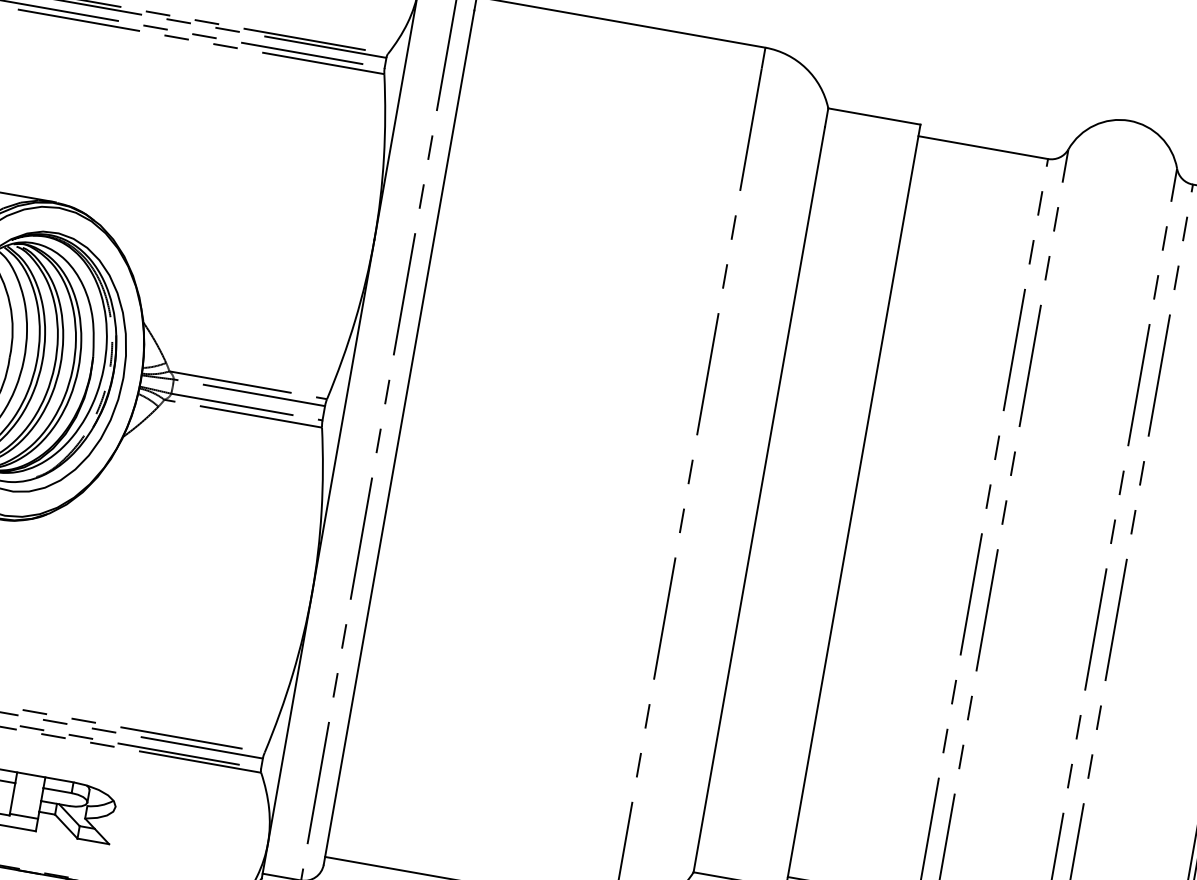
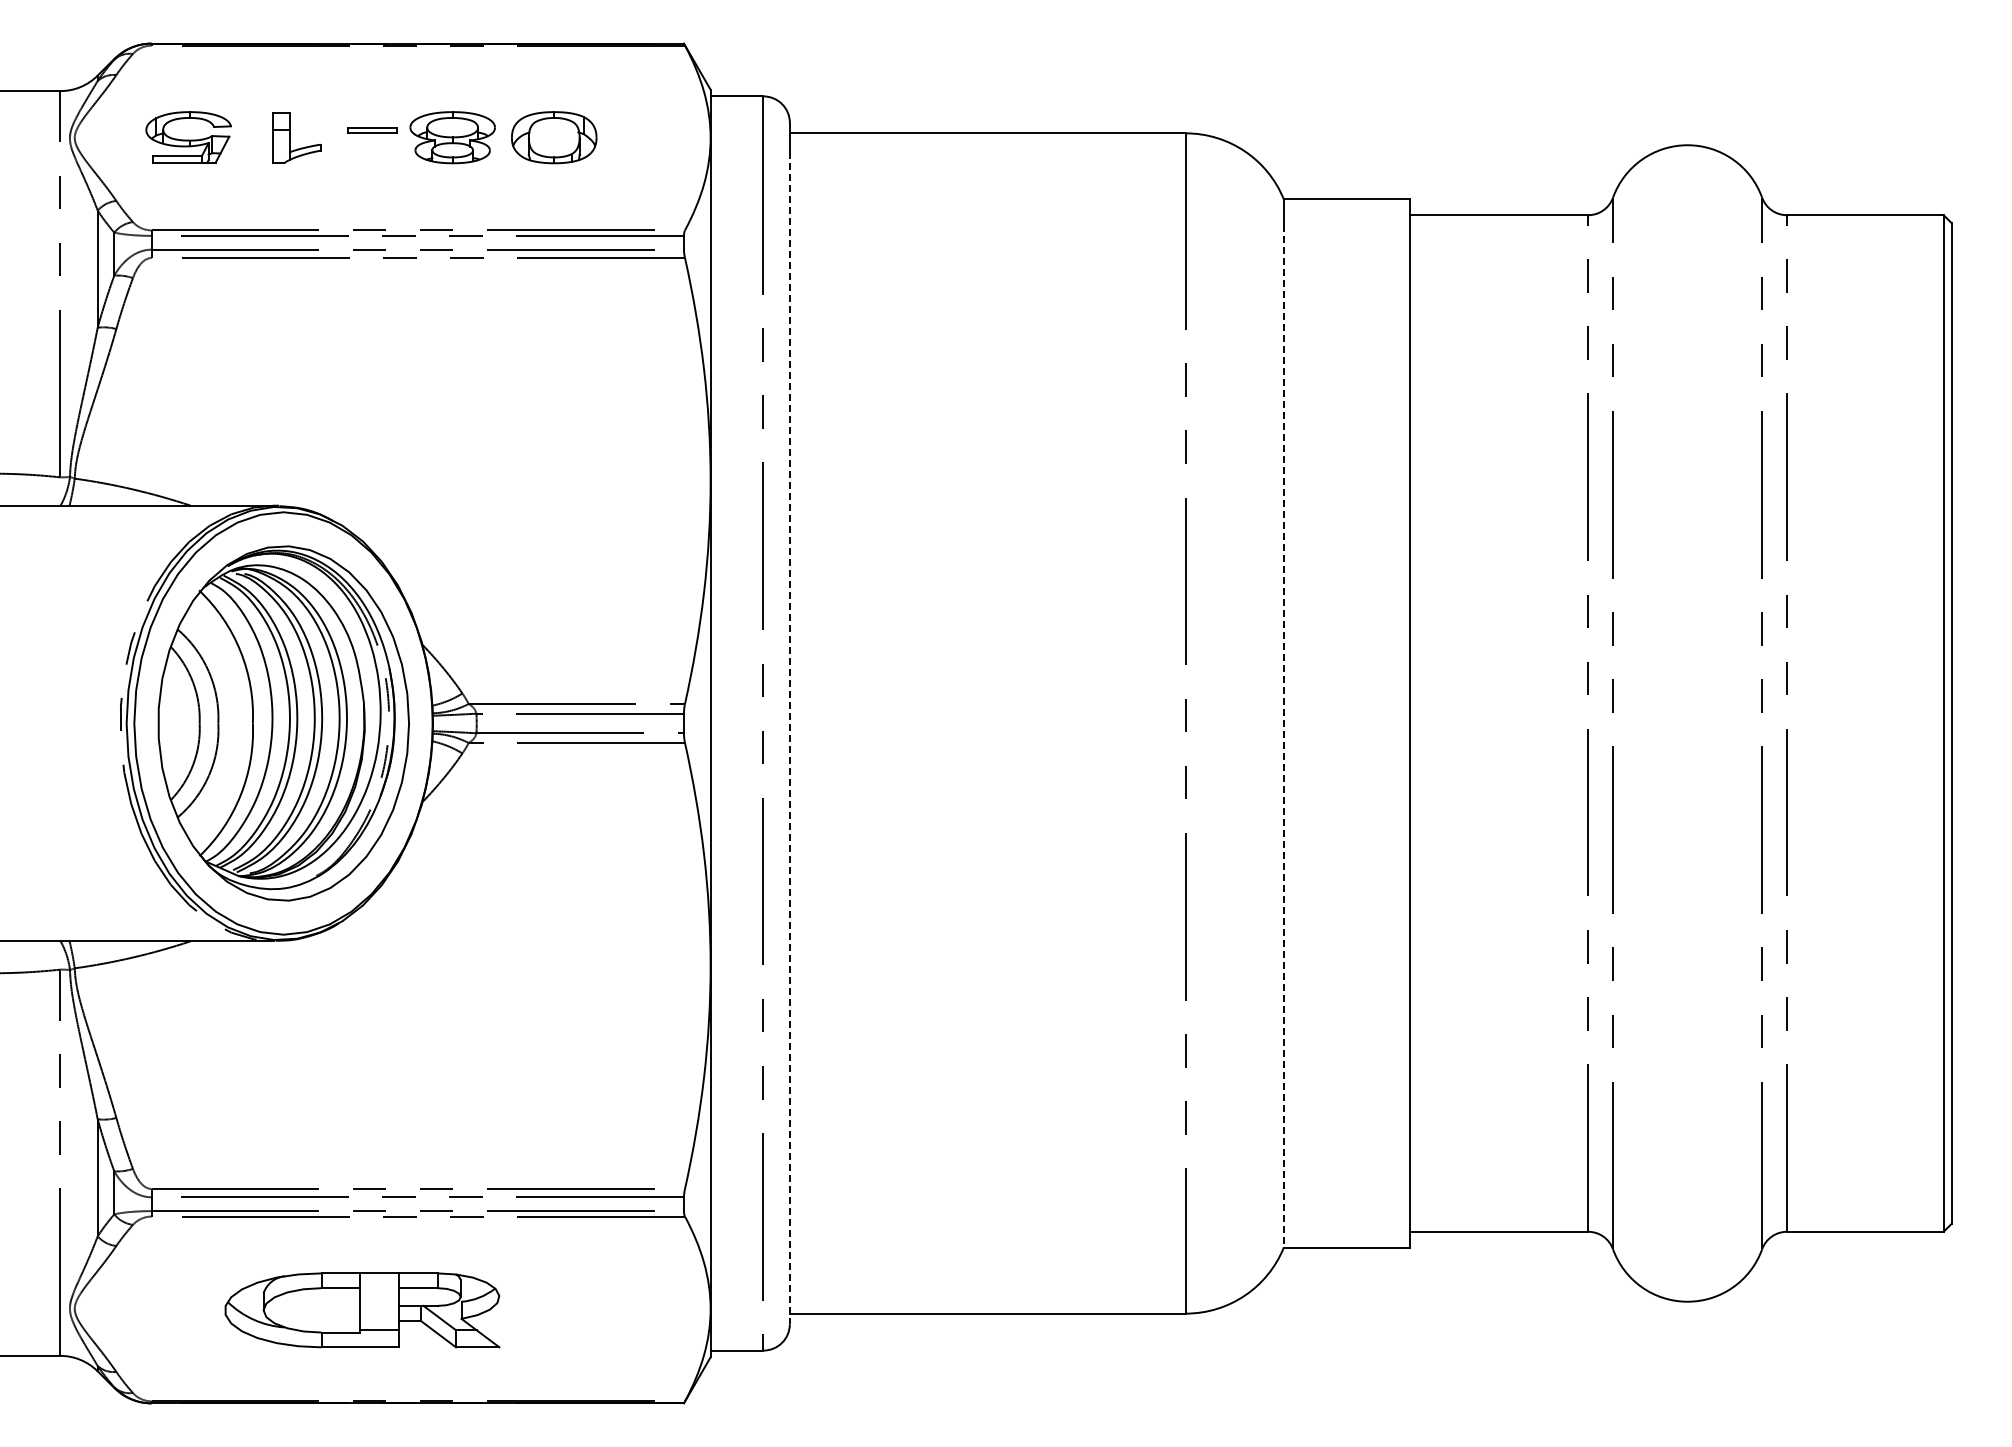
line: (398, 437) -> (789, 738), solid -> dashed
line: (759, 499) -> (1283, 736), solid -> dashed

